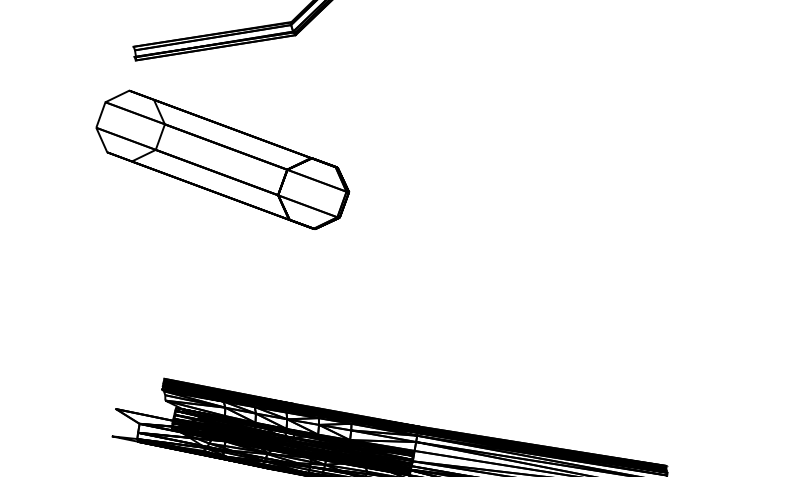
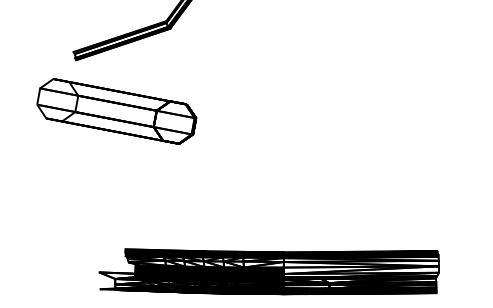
part: (222, 160) -> (116, 111), moved

